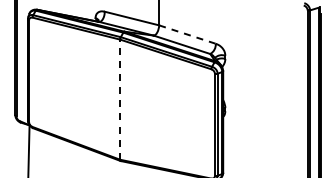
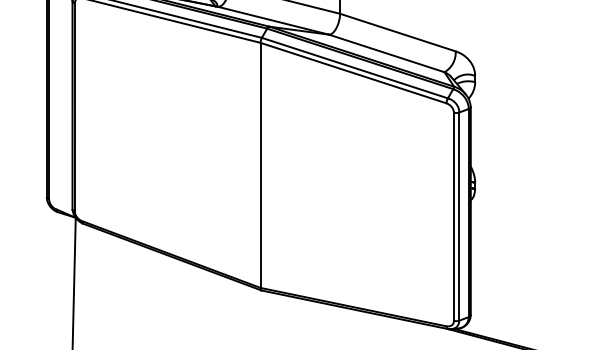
line: (187, 34) -> (397, 32), dashed -> solid
line: (120, 99) -> (261, 165), dashed -> solid

